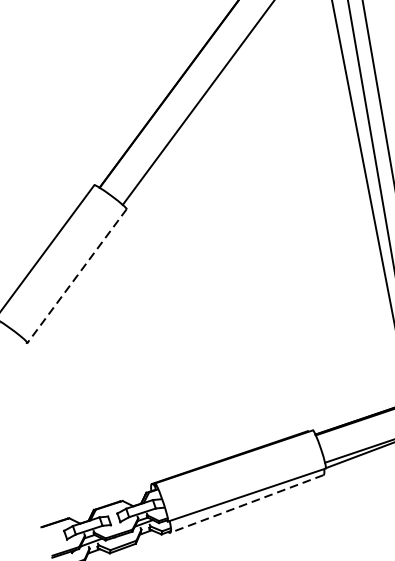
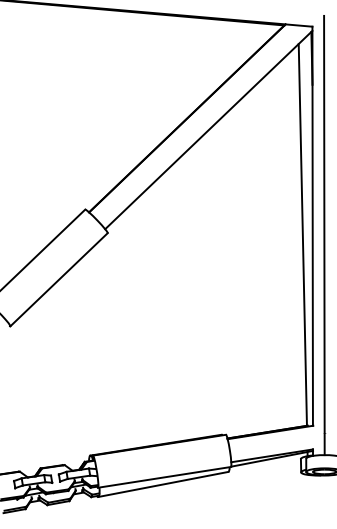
line: (76, 277) -> (58, 280), dashed -> solid
line: (245, 504) -> (162, 484), dashed -> solid

